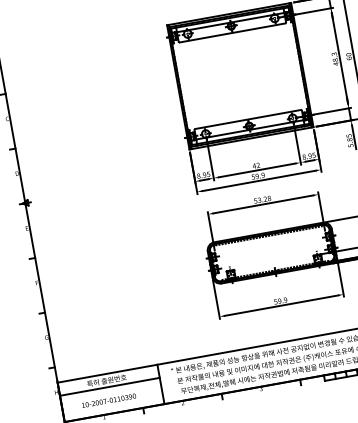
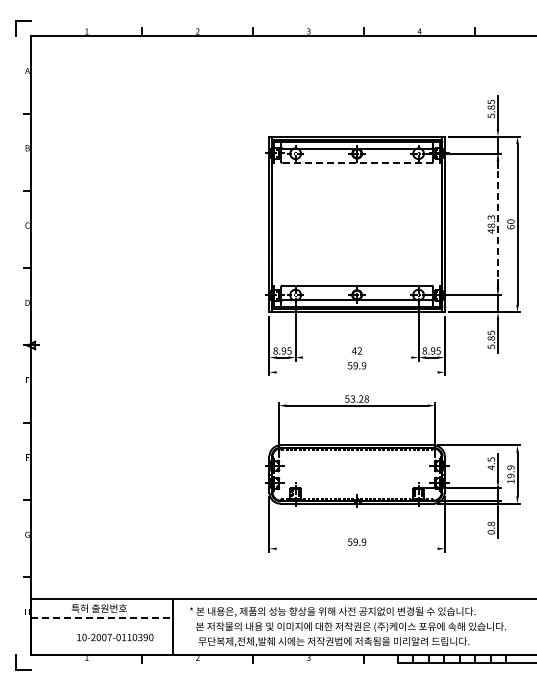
line: (232, 33) -> (357, 163), solid -> dashed
line: (339, 57) -> (497, 223), solid -> dashed
line: (256, 170) -> (356, 357), removed
line: (258, 181) -> (356, 372), removed
line: (281, 305) -> (356, 548), removed
line: (109, 386) -> (101, 617), solid -> dashed
text: (109, 400) -> (115, 637), moved

